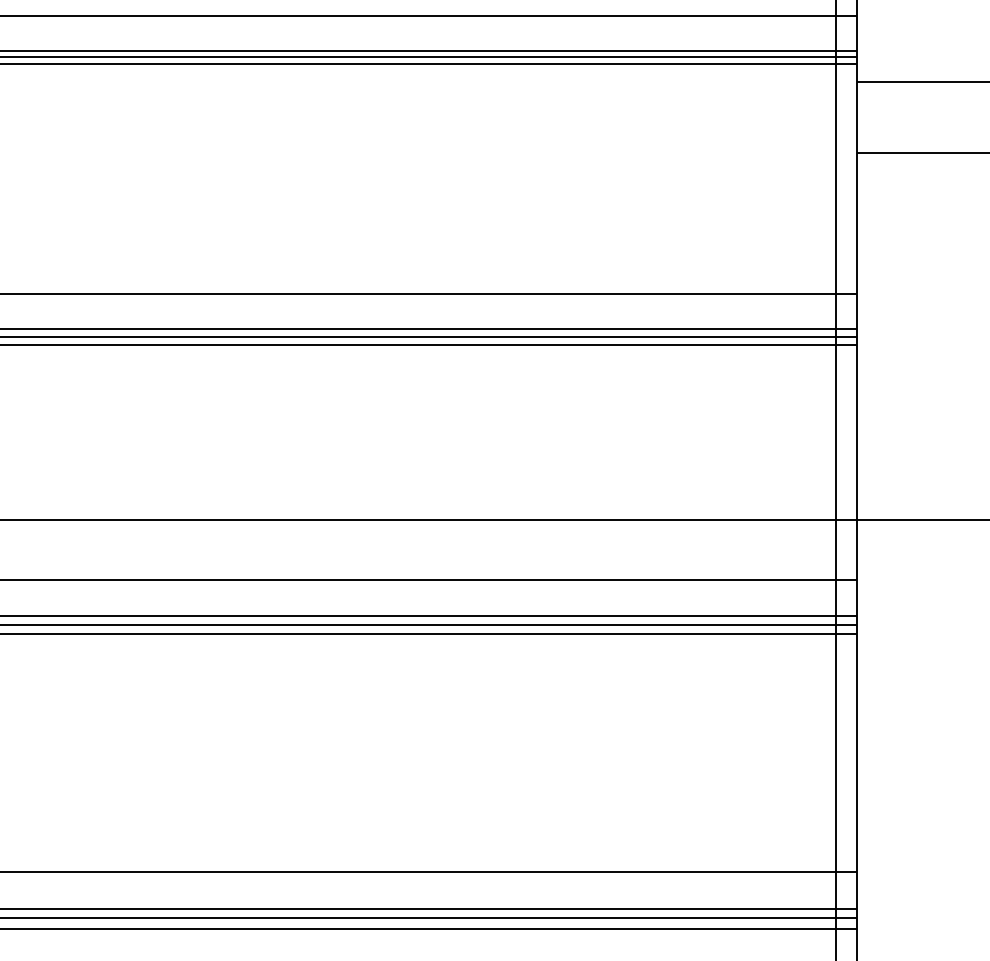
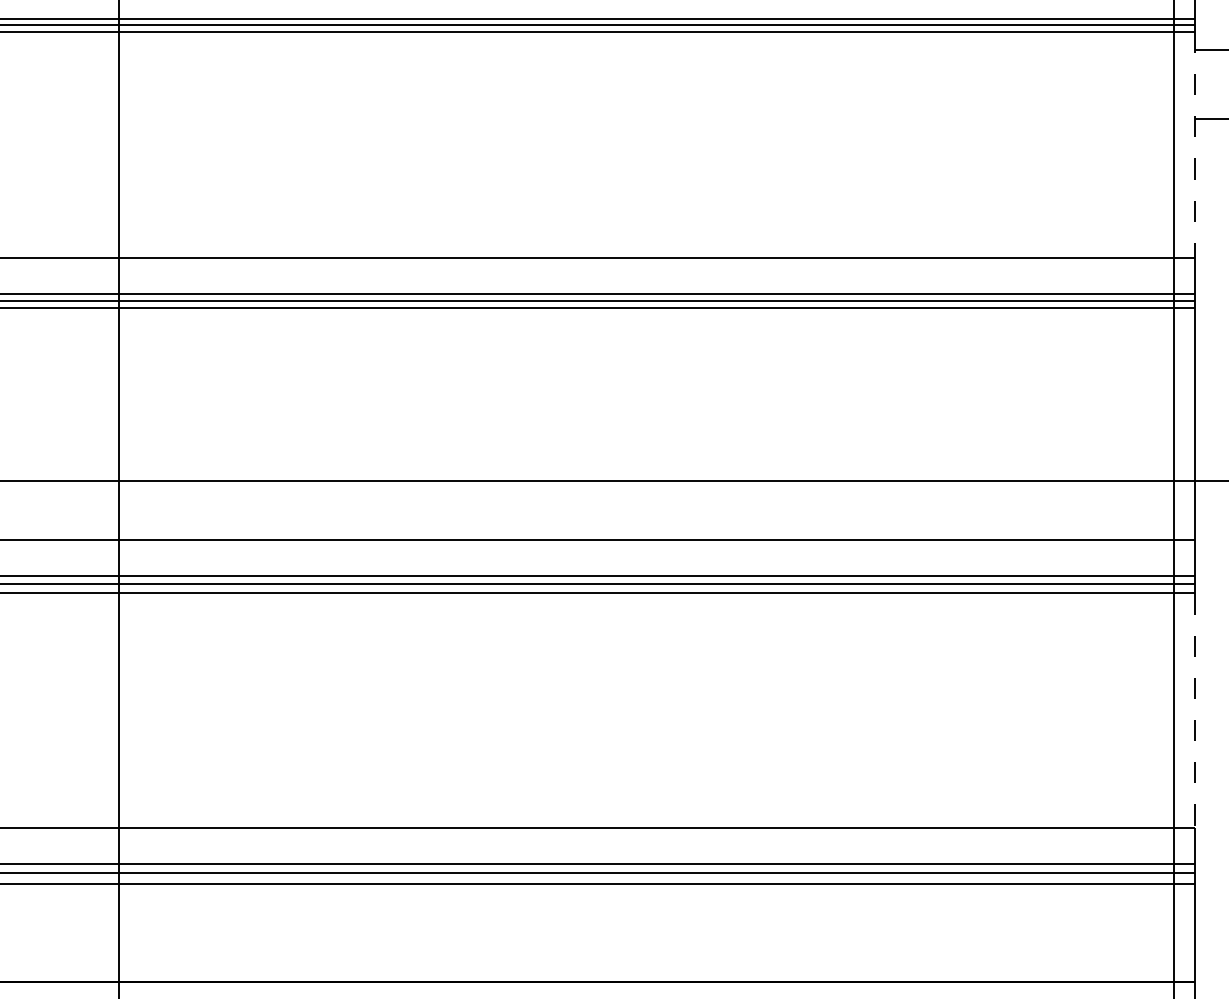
line: (857, 179) -> (1195, 145), solid -> dashed
line: (857, 753) -> (1195, 711), solid -> dashed

